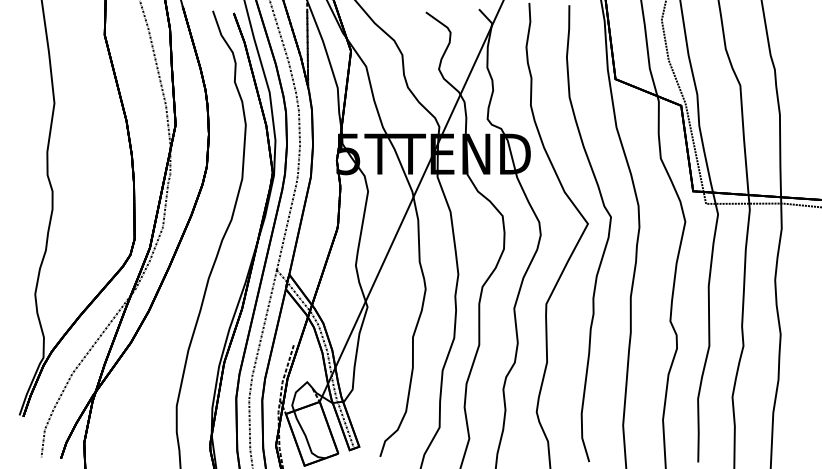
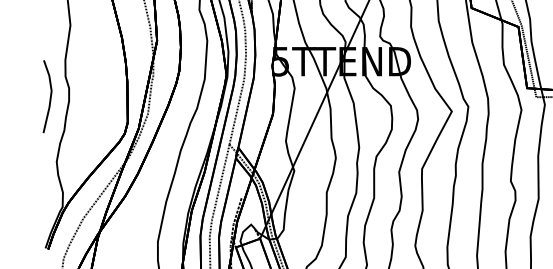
line: (25, 205) -> (49, 98), added

